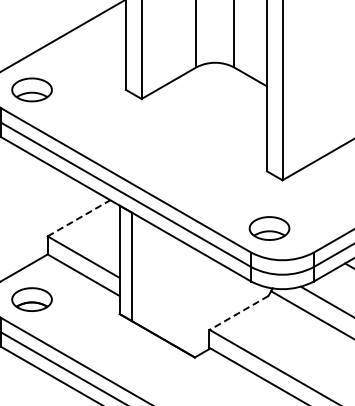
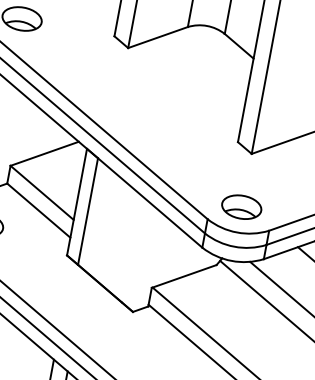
line: (79, 218) -> (45, 154), dashed -> solid
part: (269, 228) -> (241, 207), moved
line: (238, 313) -> (183, 276), dashed -> solid

